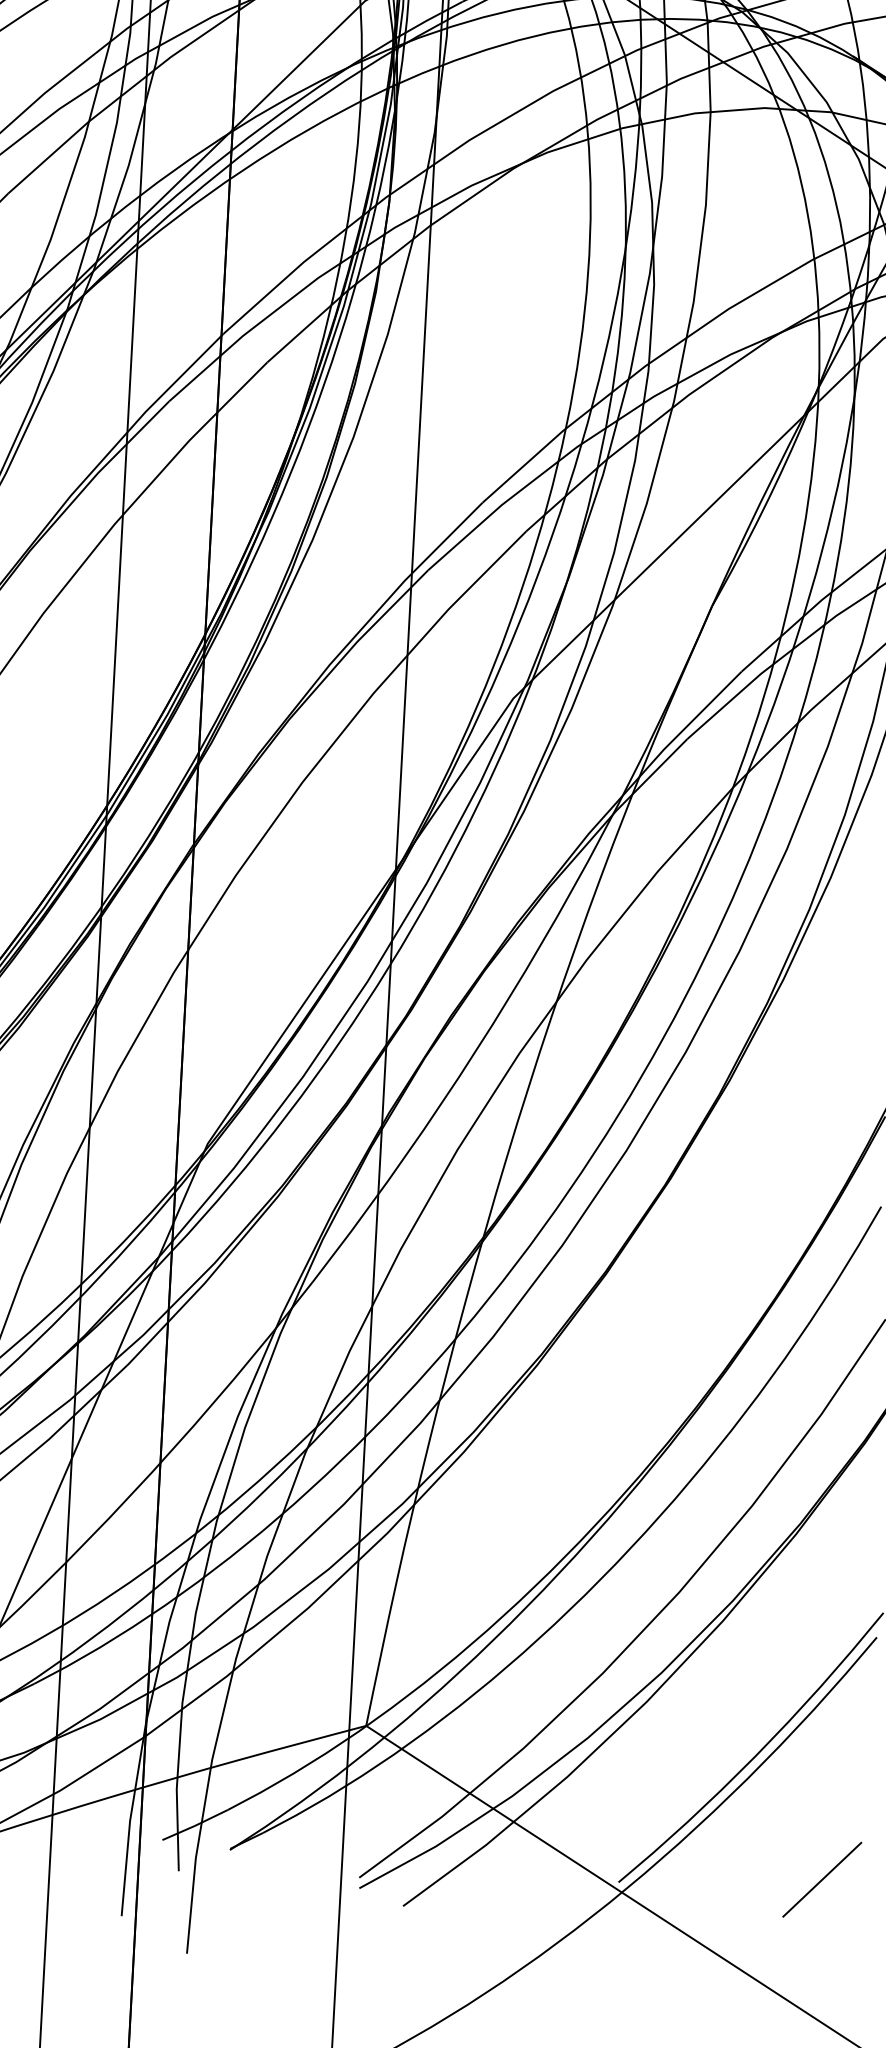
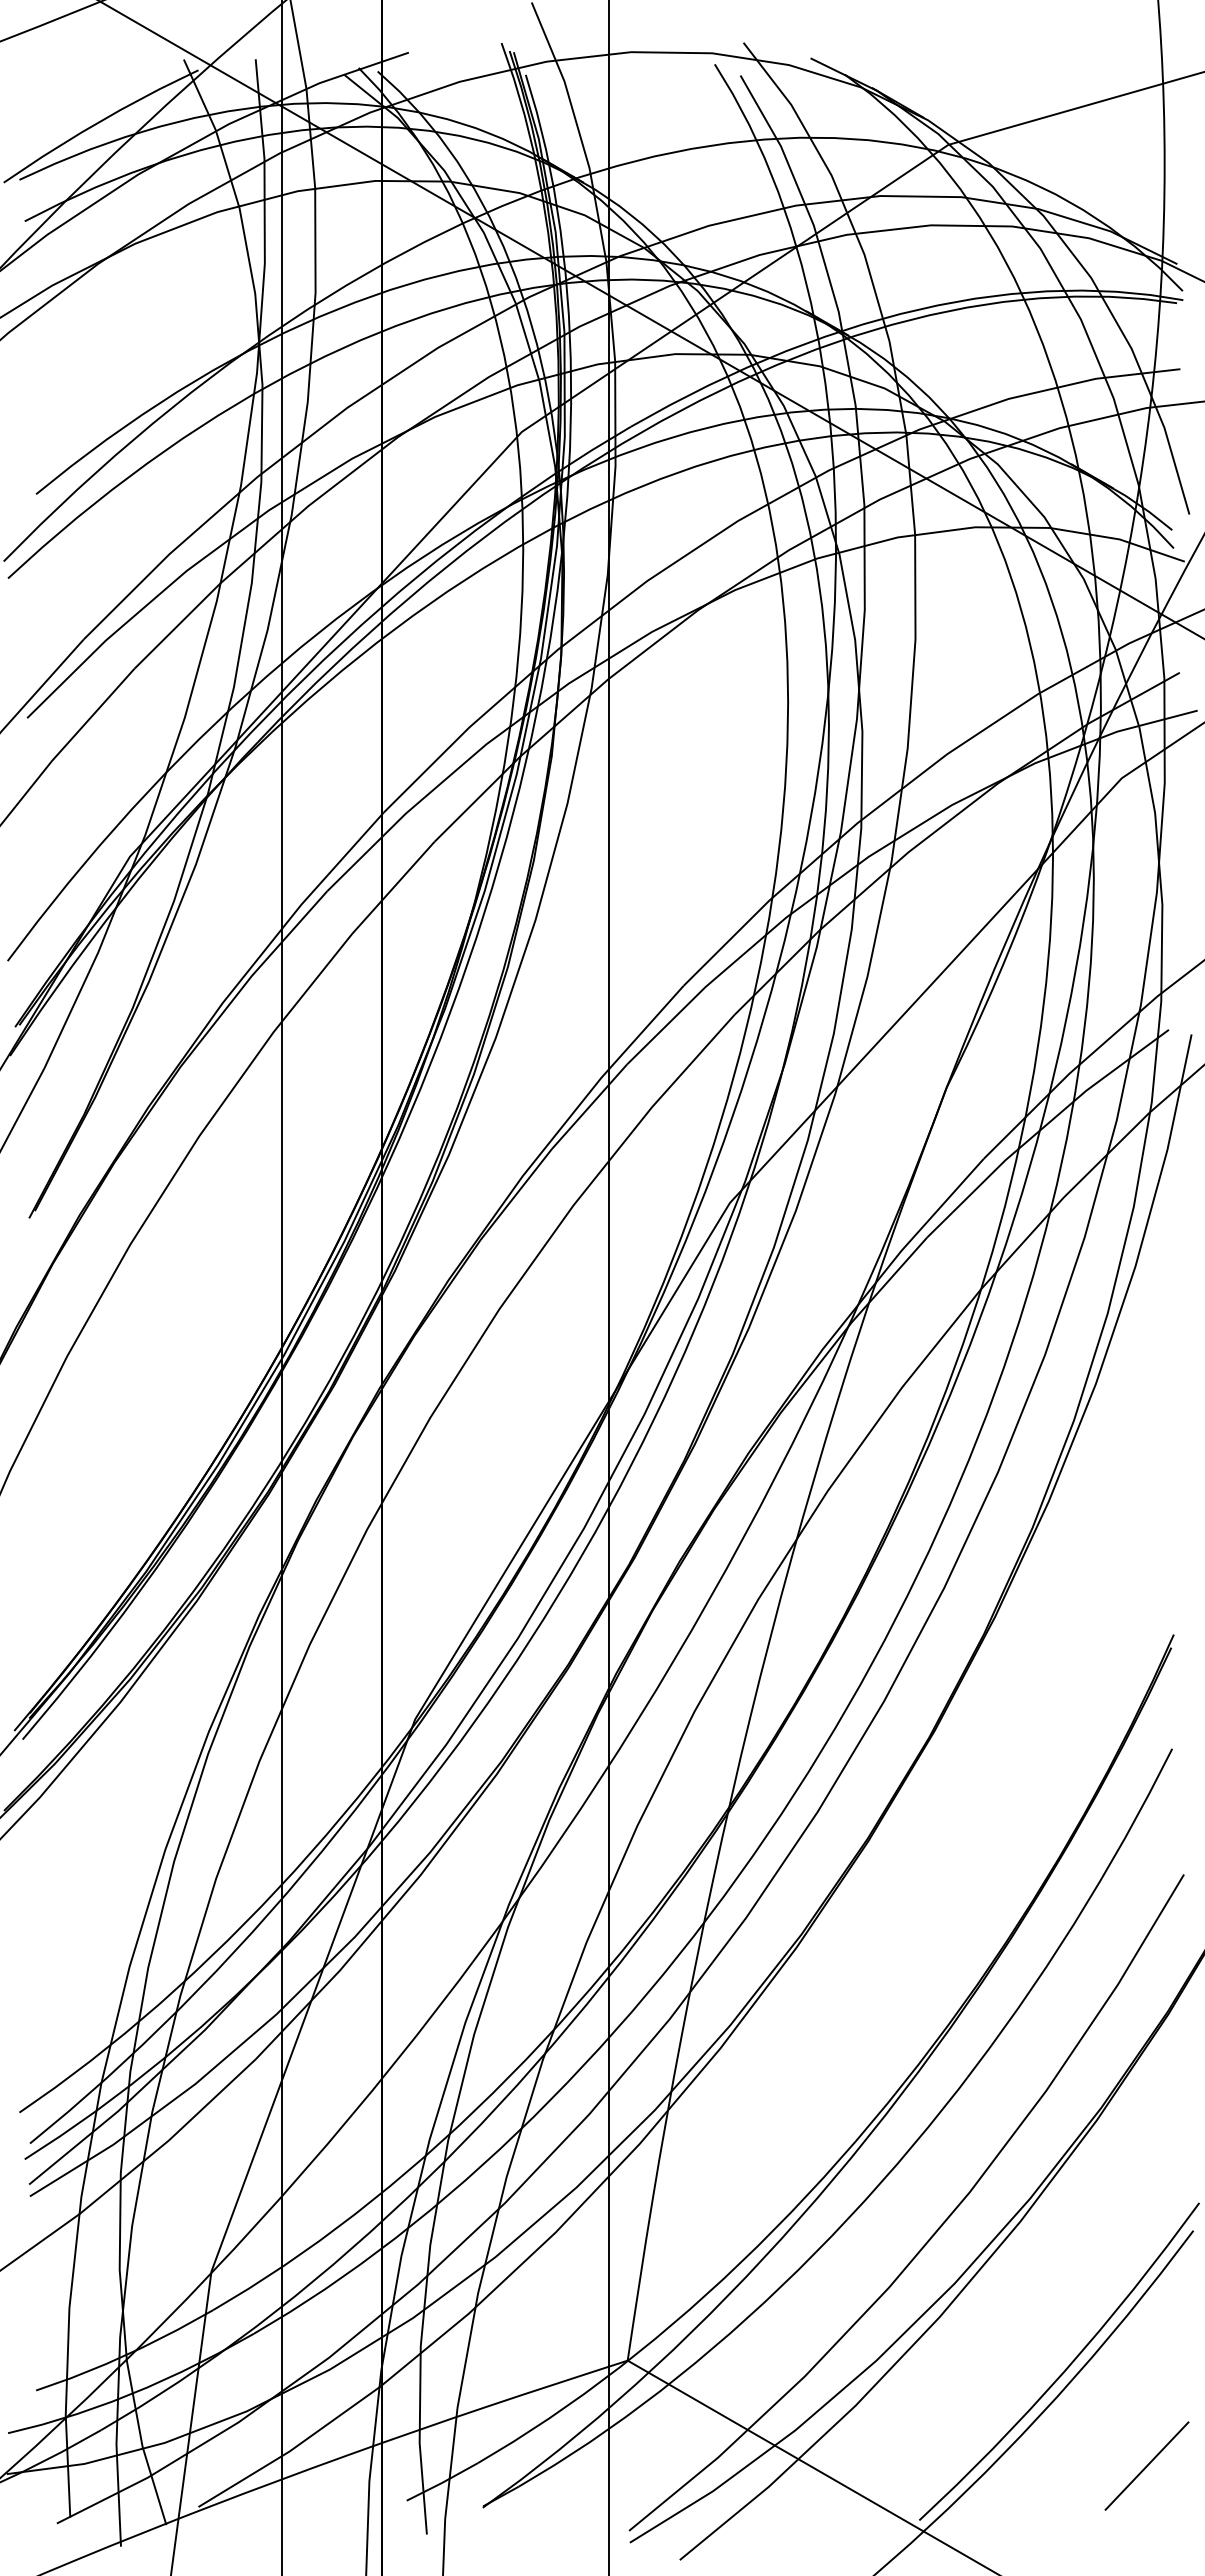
line: (821, 1879) -> (1146, 2465), moved

